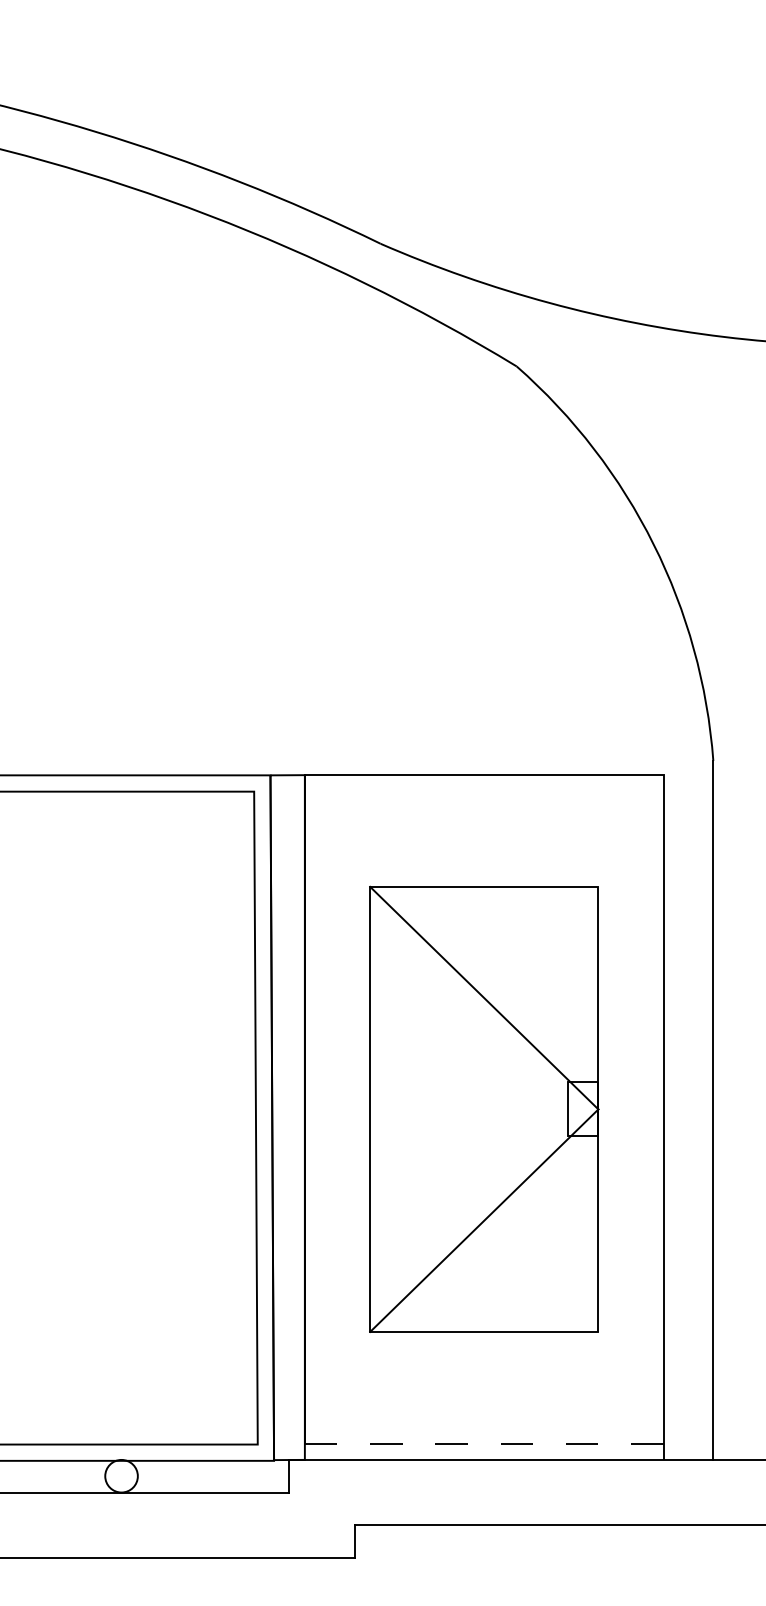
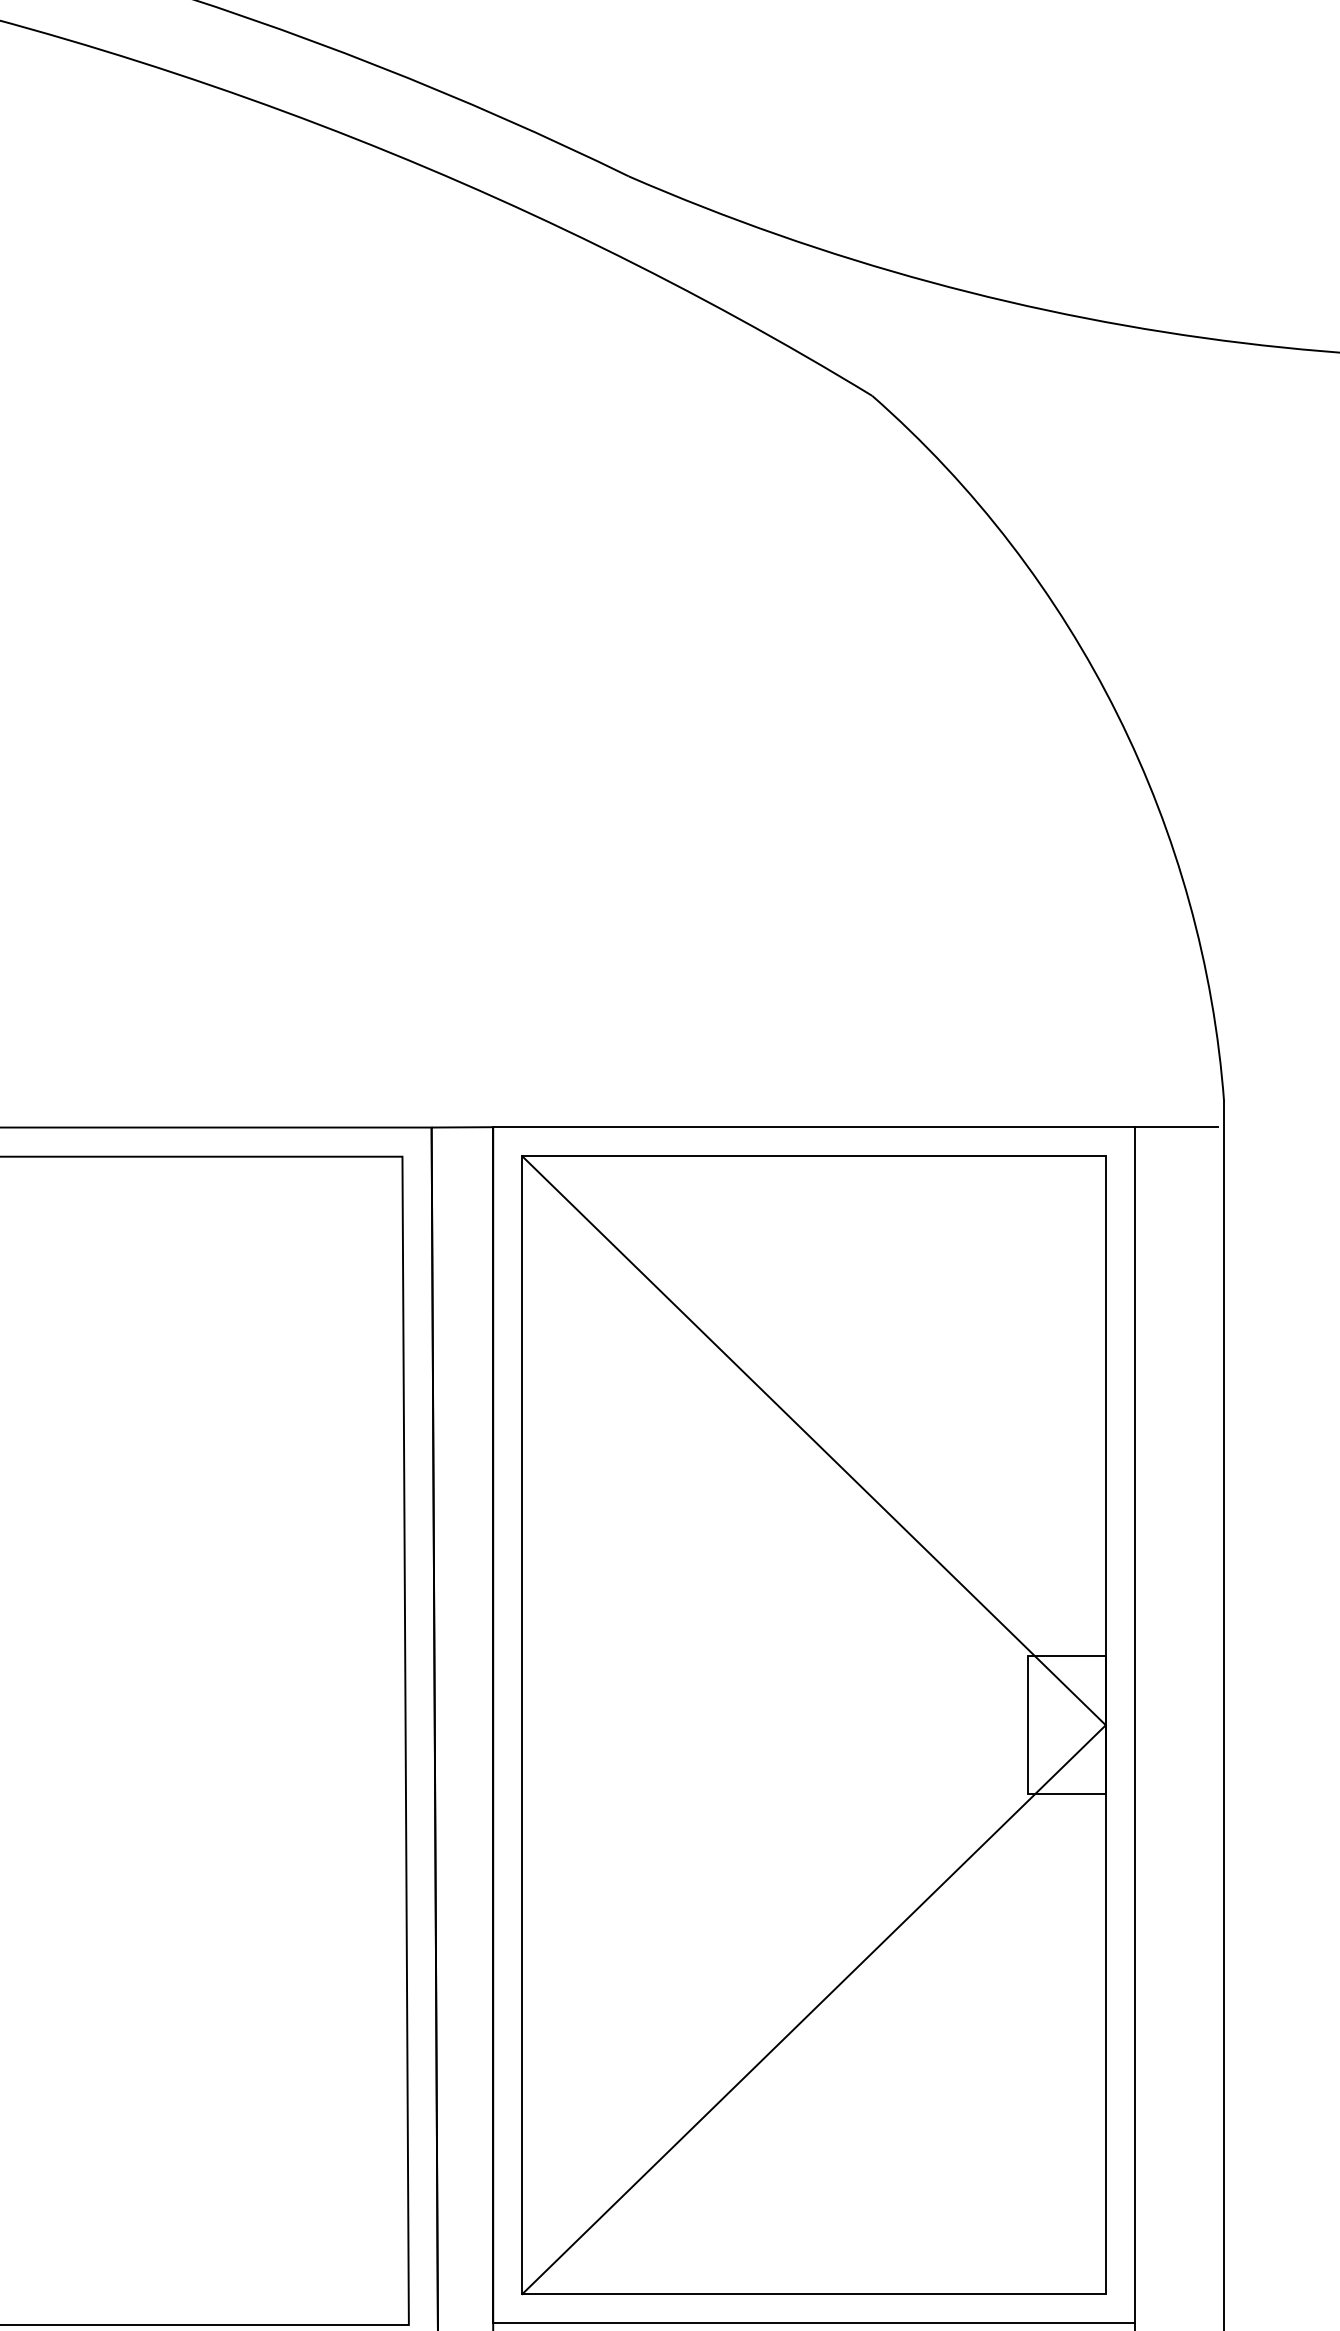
line: (686, 775) -> (1176, 1127), added
part: (484, 1109) -> (814, 1725), size x1.43
line: (484, 1443) -> (814, 2323), dashed -> solid

